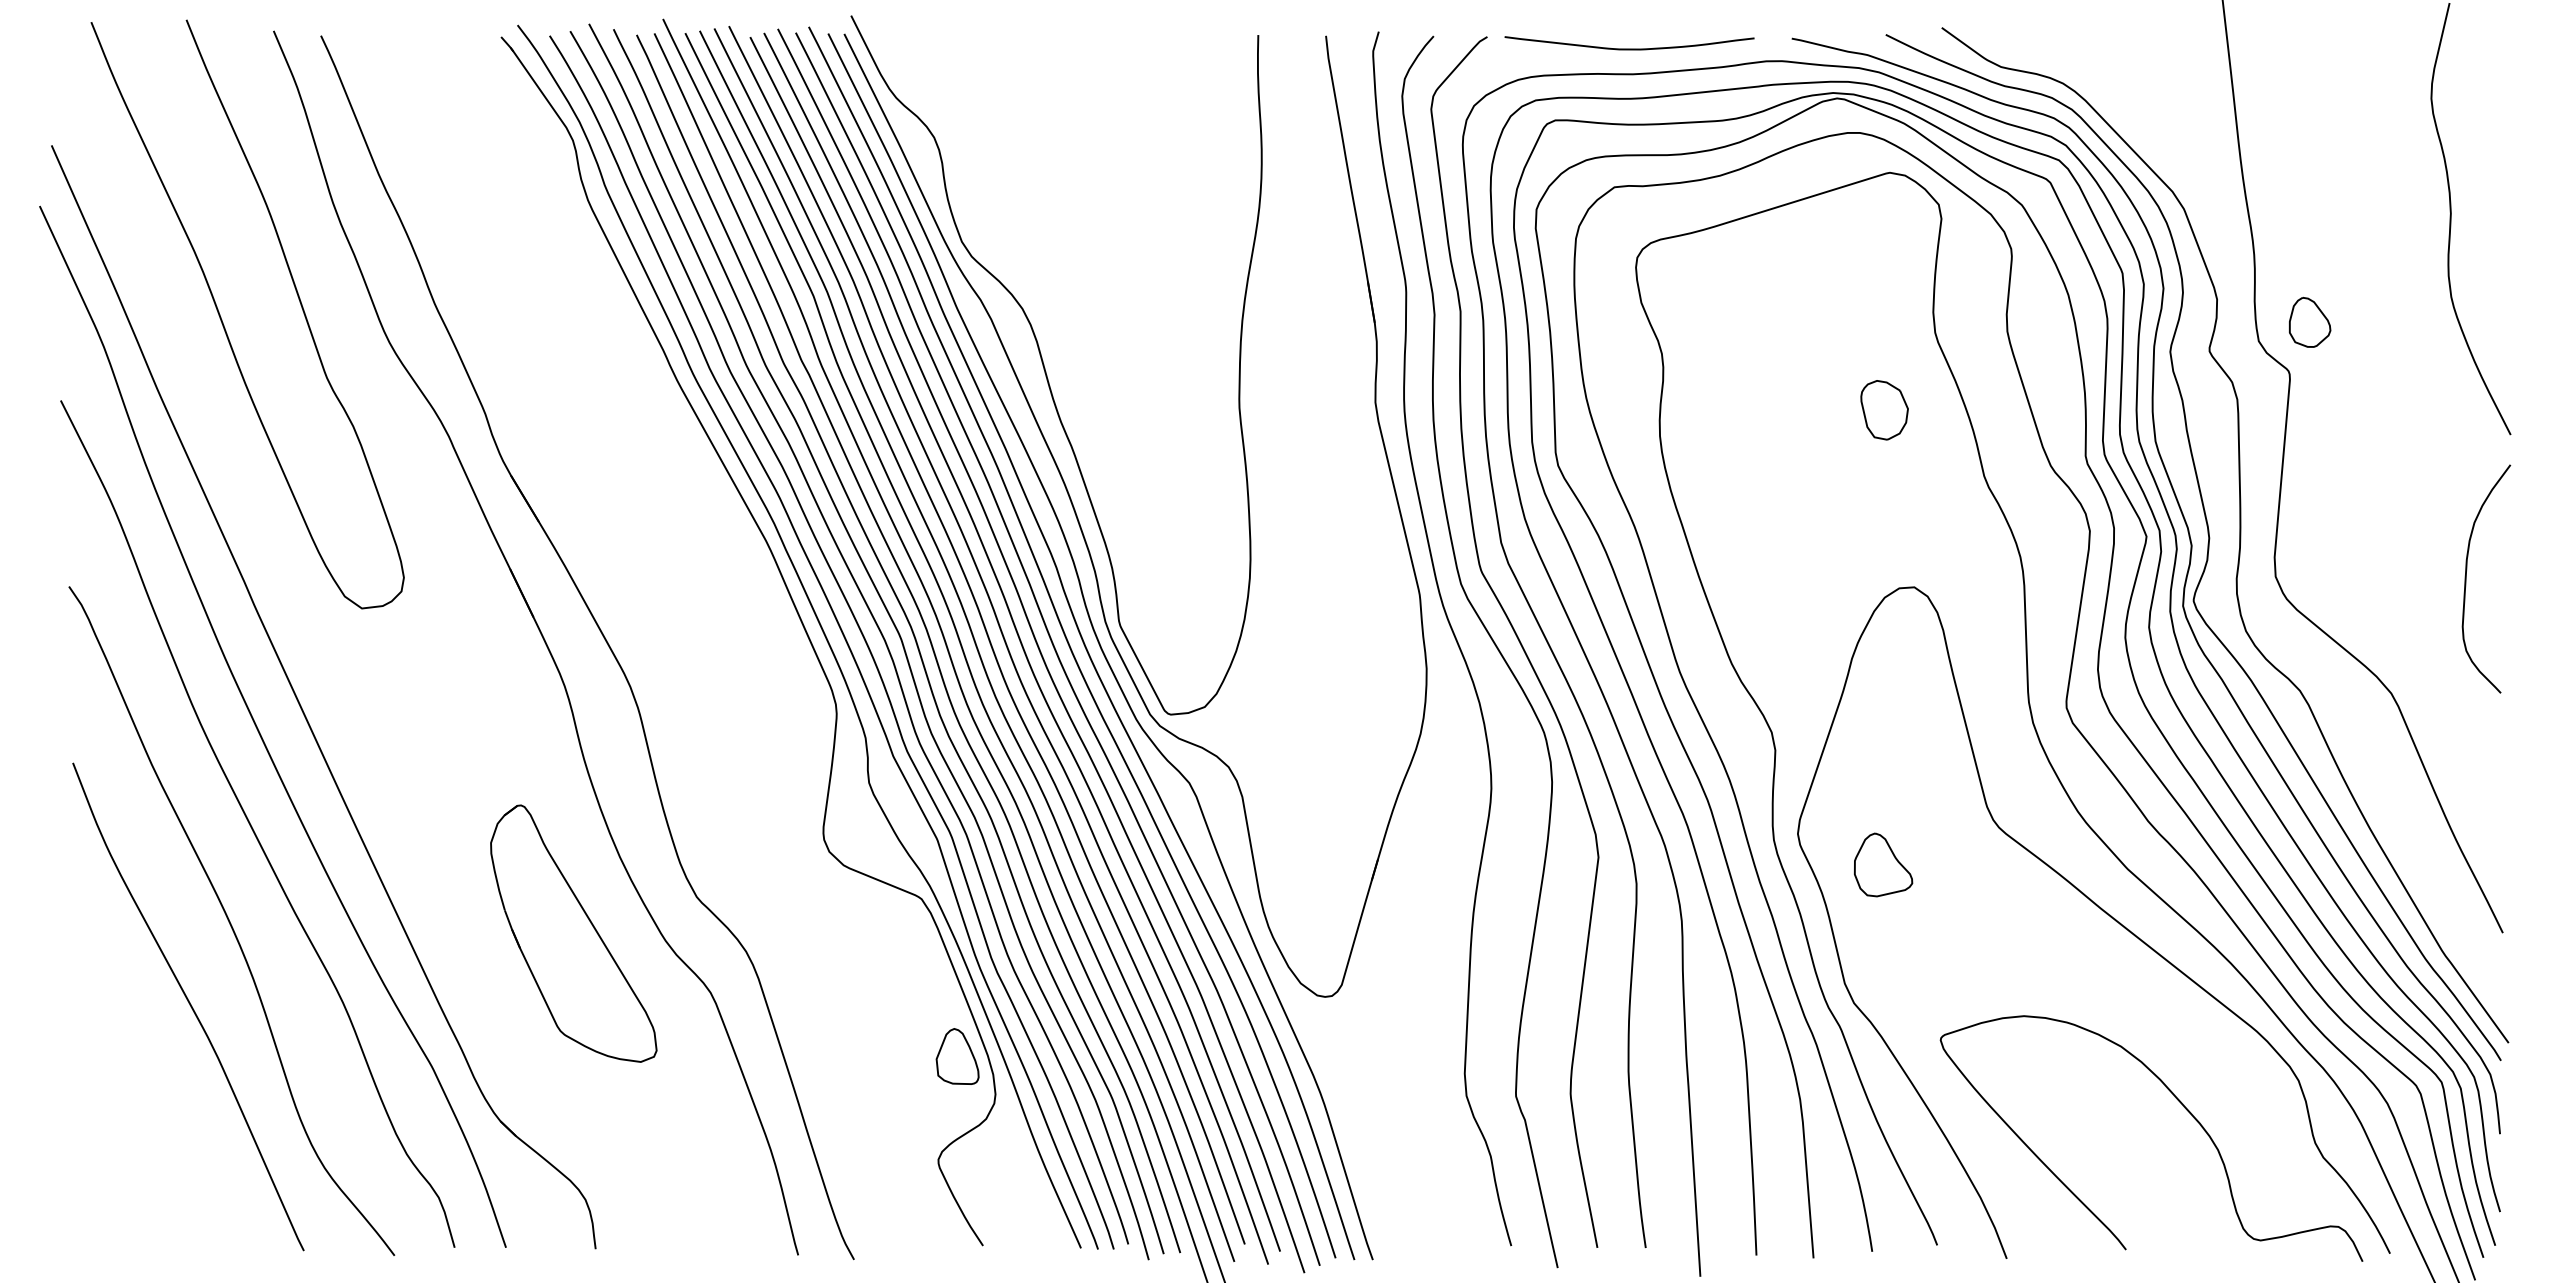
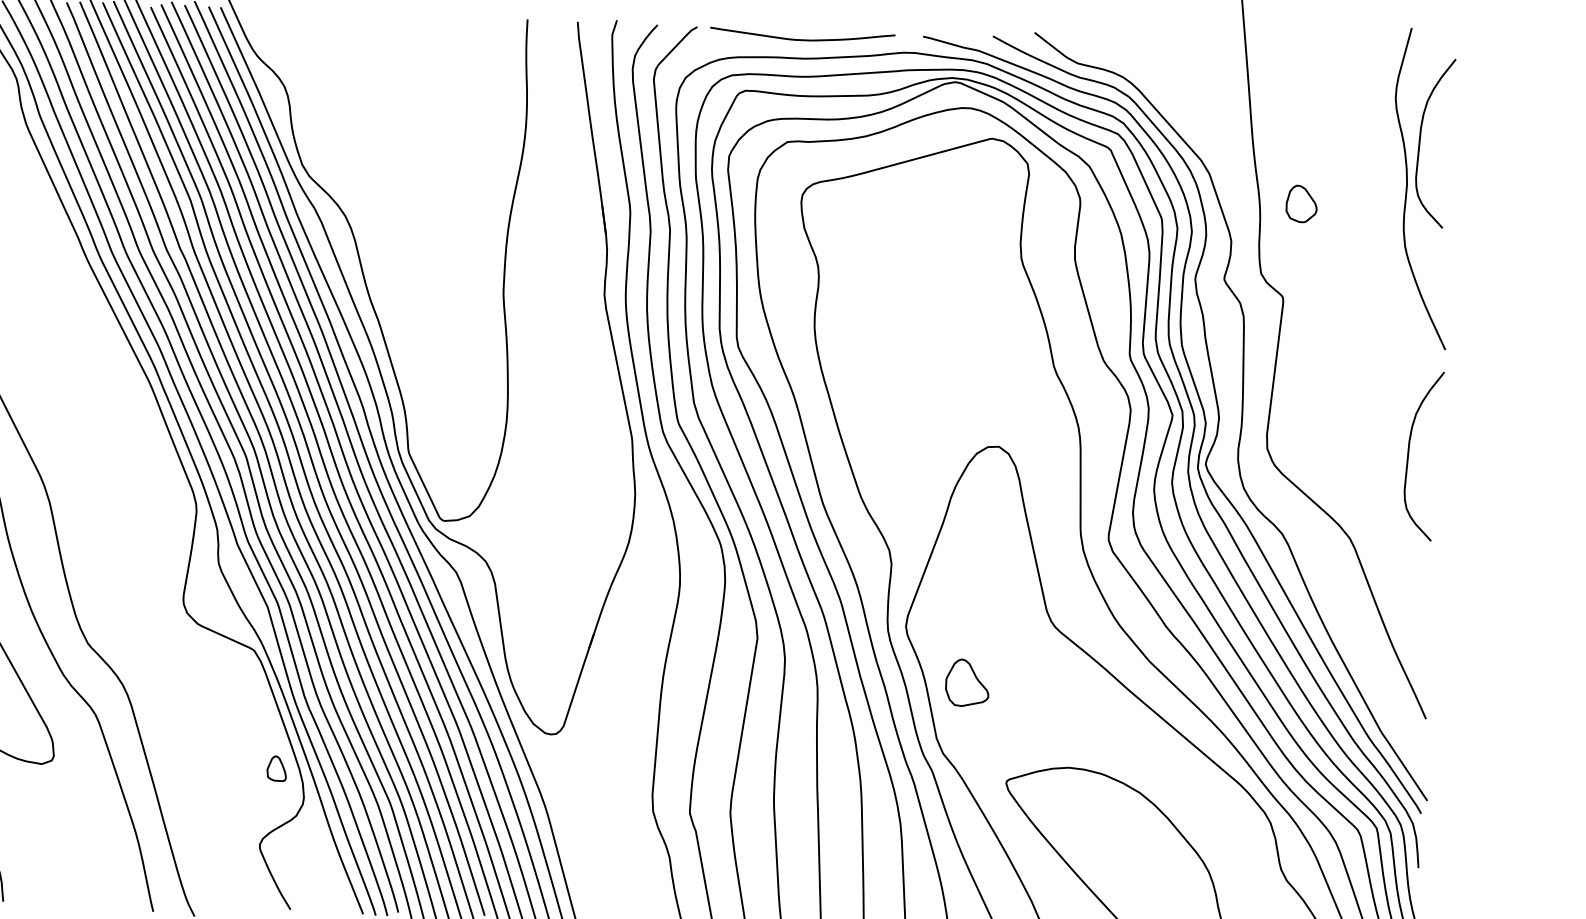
curve: (2466, 156) -> (1420, 142), added
part: (2310, 321) -> (1302, 203), moved
part: (1884, 410) -> (981, 314), removed
part: (1883, 864) -> (967, 682), moved
part: (957, 1056) -> (276, 768), size x0.6

